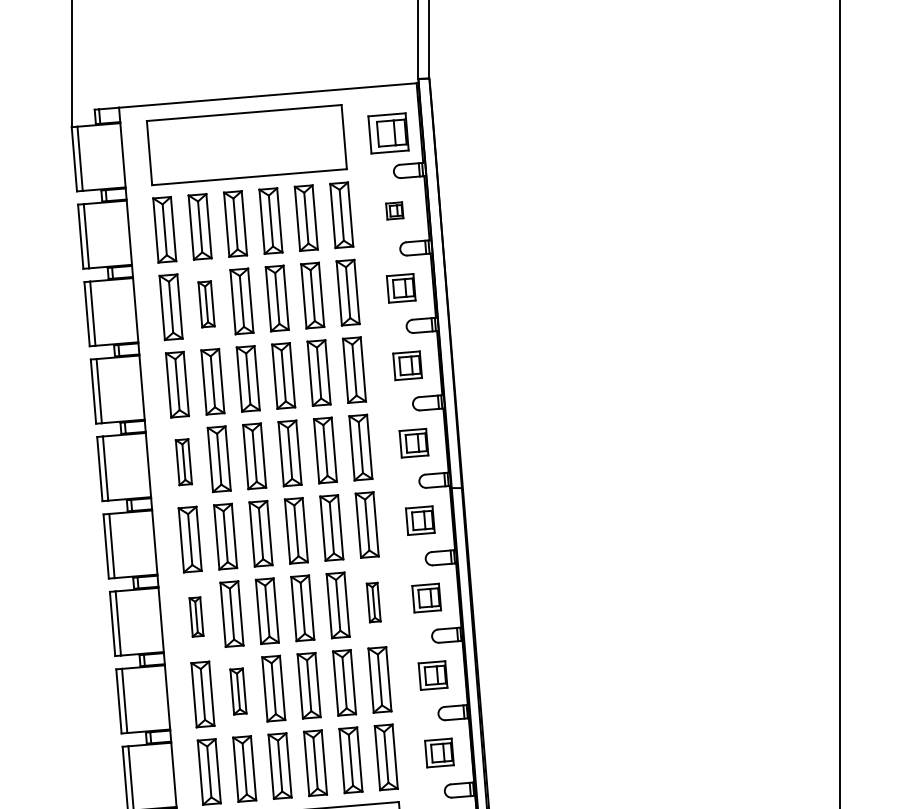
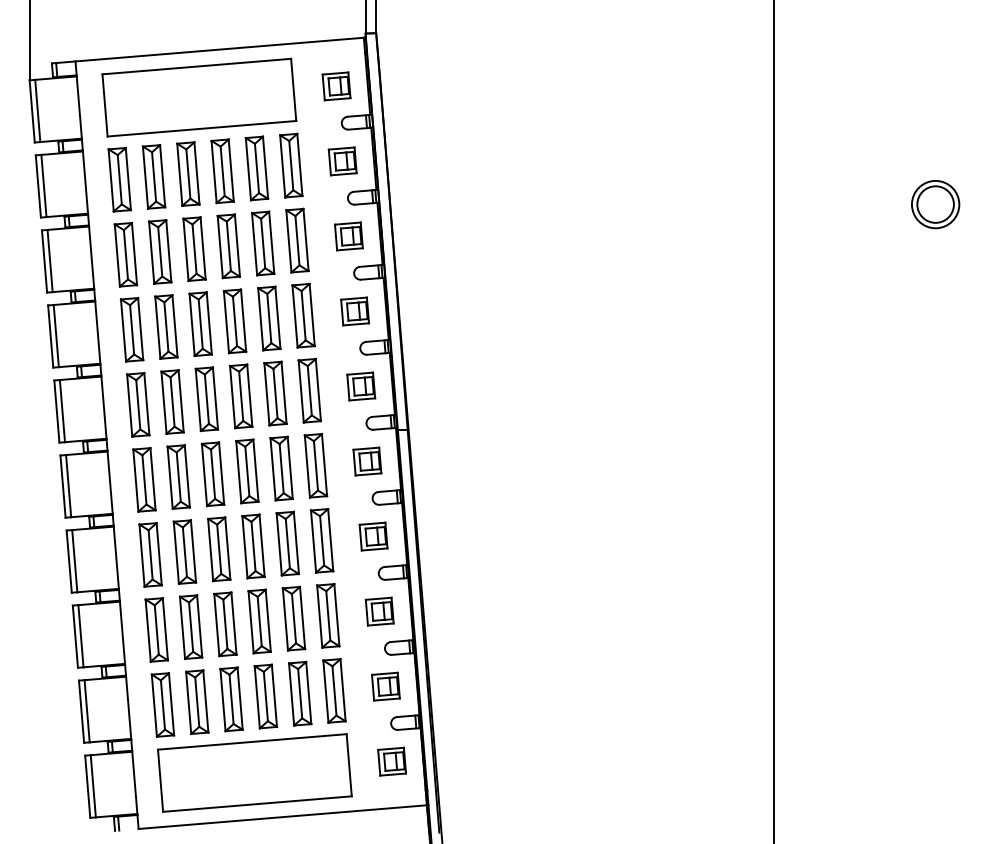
part: (388, 133) -> (336, 86), size x0.71
part: (394, 210) -> (342, 161), size x1.67
part: (206, 303) -> (160, 251), size x1.43
part: (184, 461) -> (138, 404), size x1.43
part: (373, 602) -> (322, 540), size x1.67
part: (196, 616) -> (150, 554), size x1.67
part: (238, 690) -> (191, 626), size x1.43

